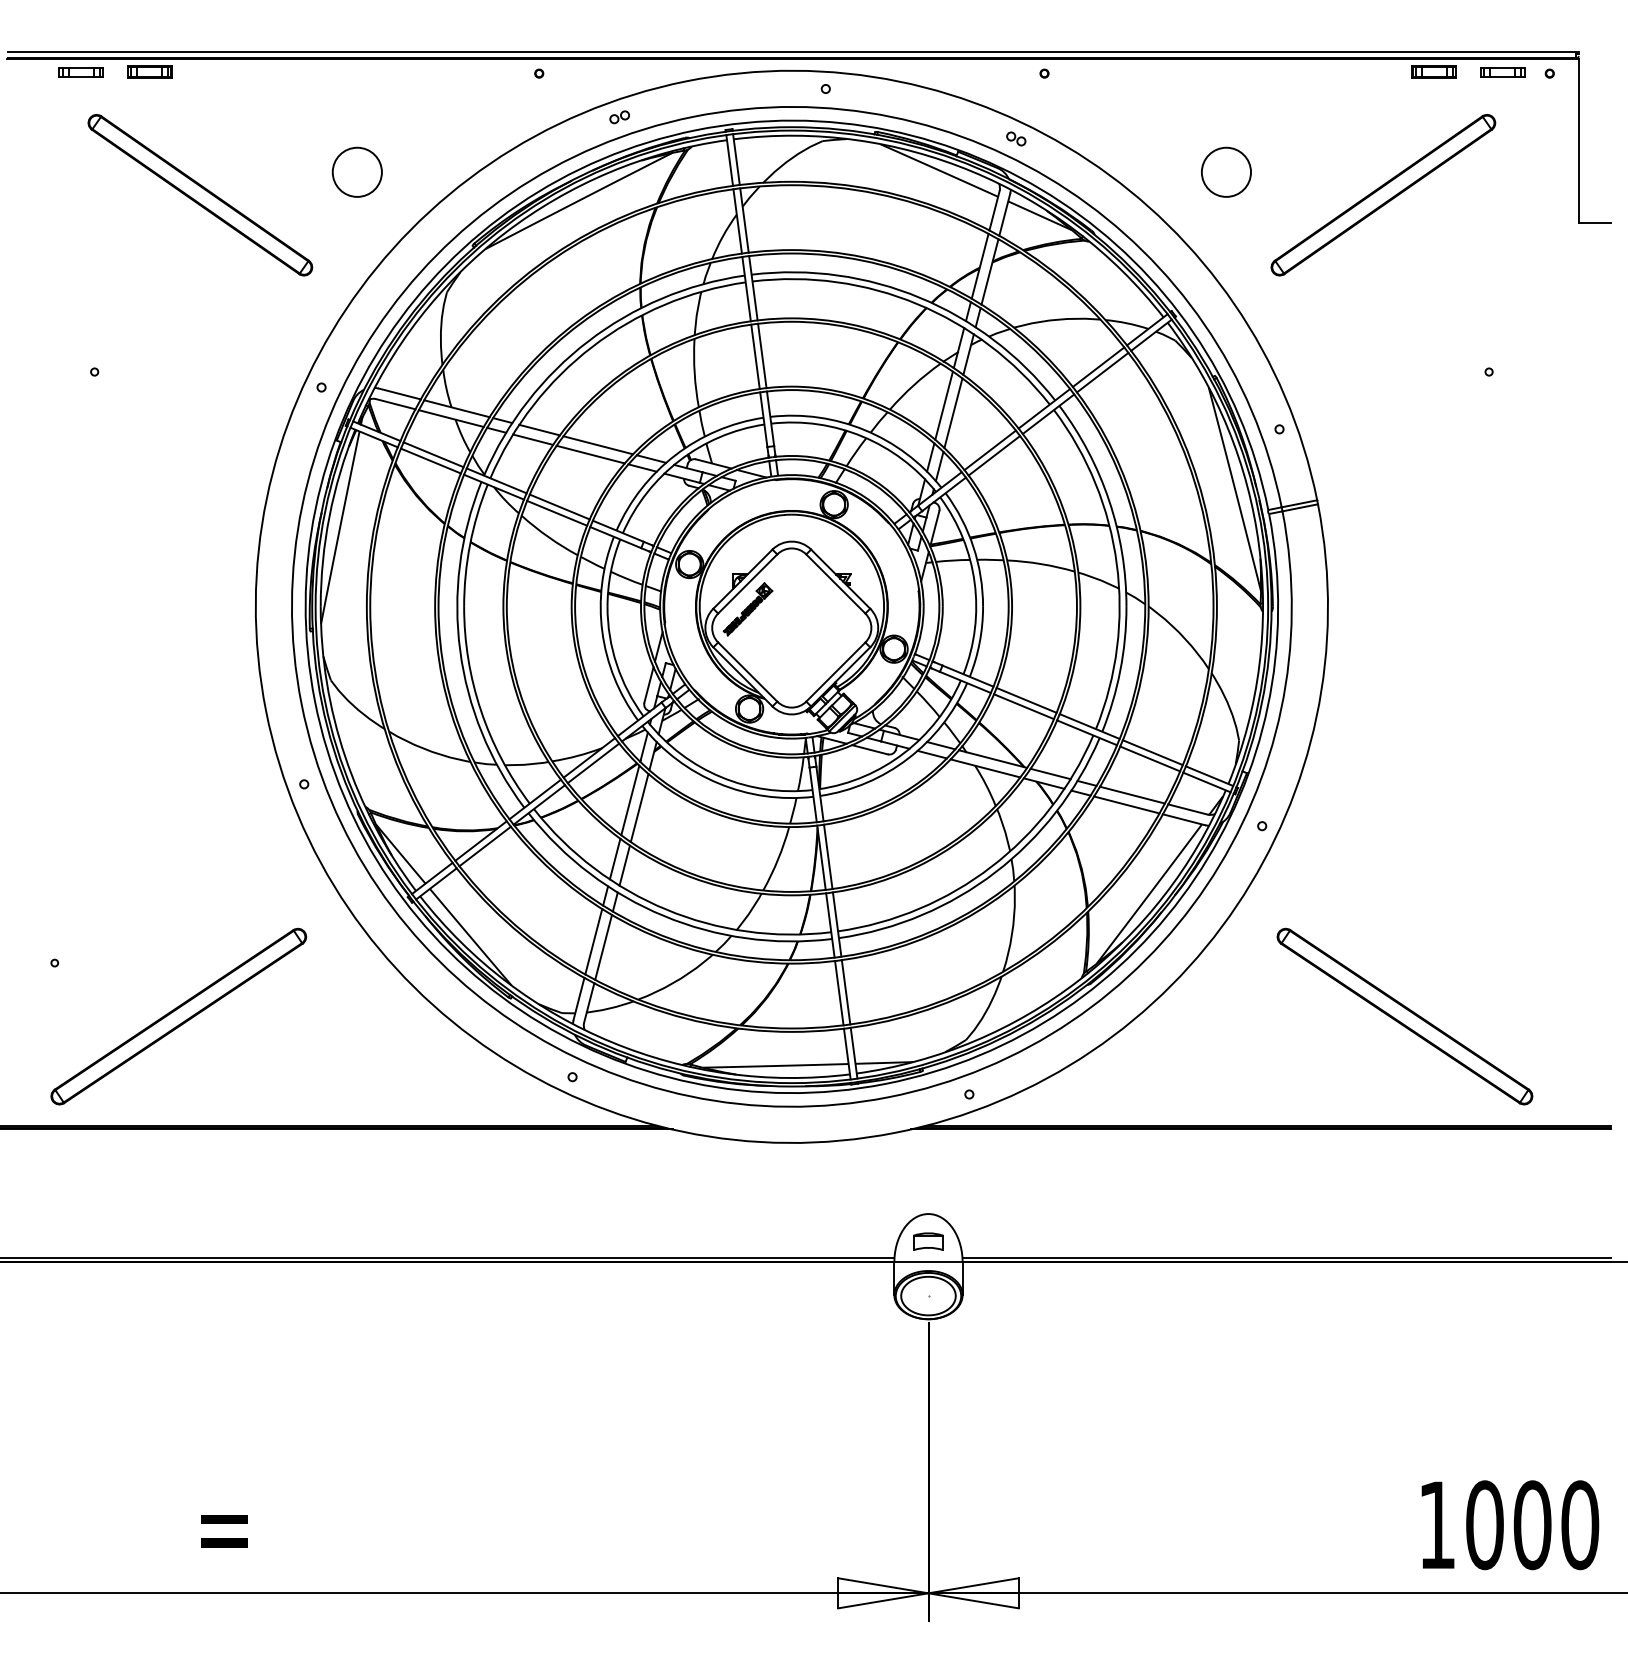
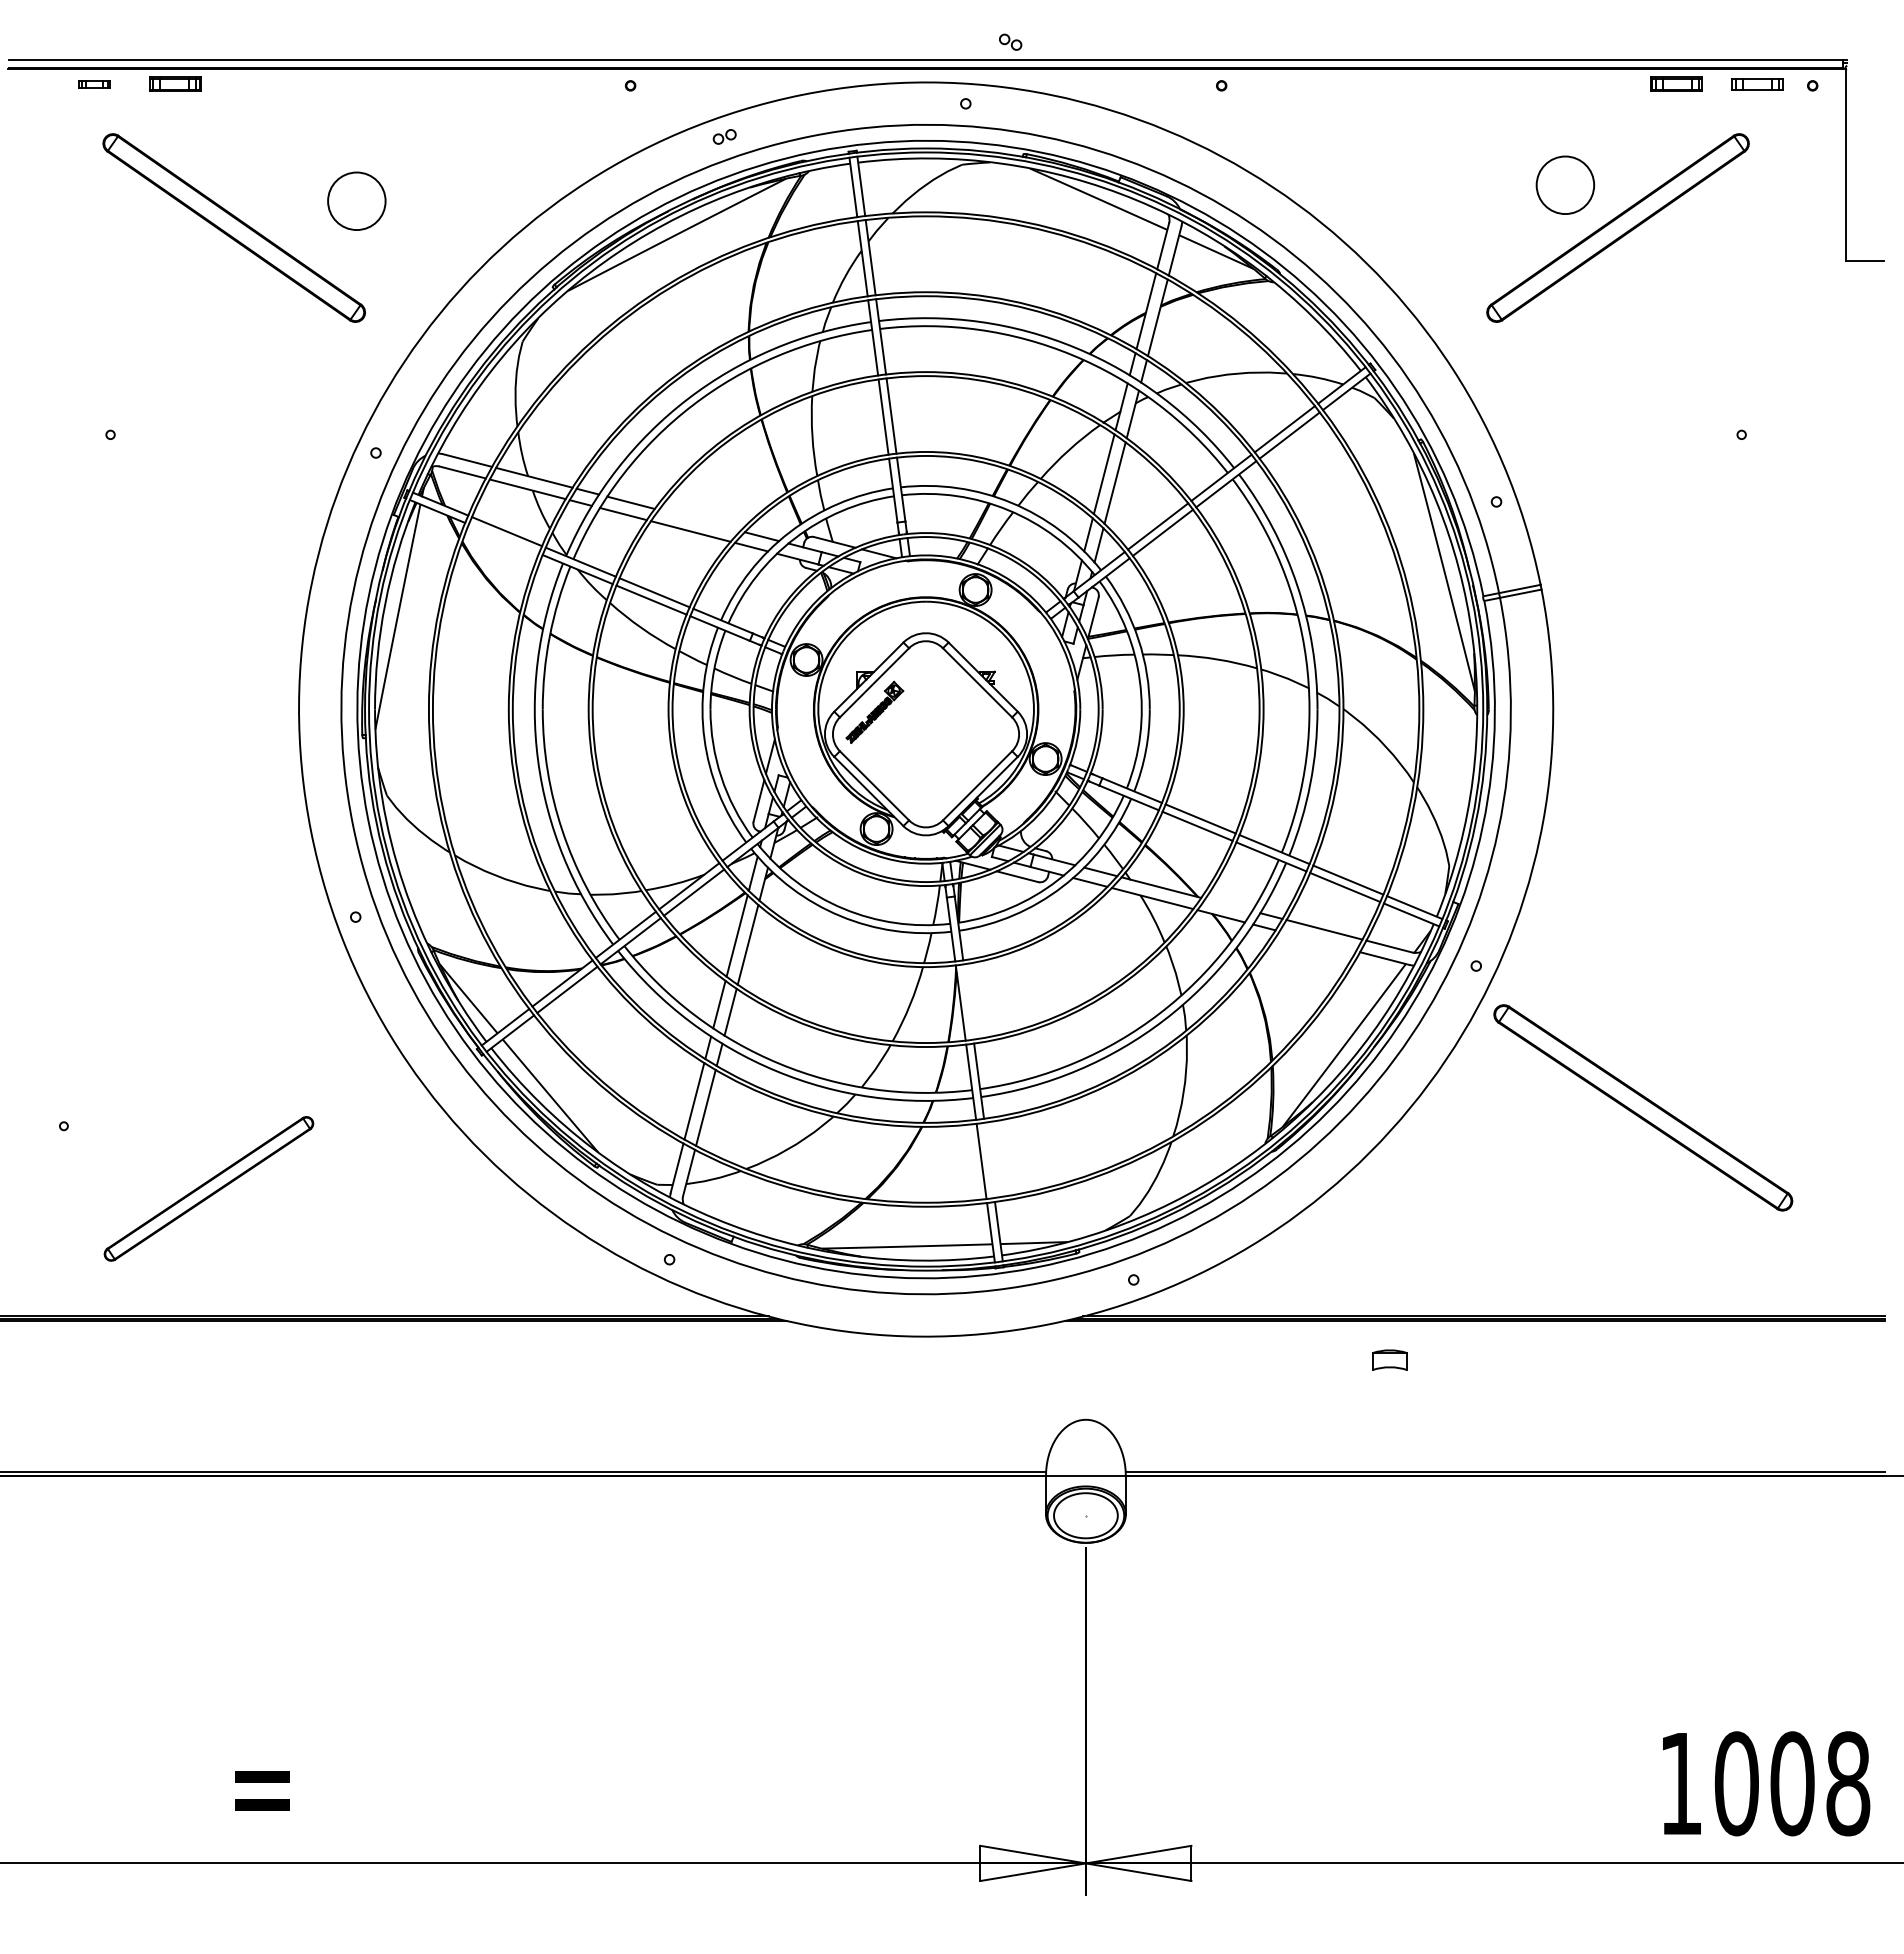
part: (80, 72) -> (94, 84), size x0.6
part: (1016, 138) -> (1010, 41), moved
circle: (357, 171) -> (356, 200), moved
circle: (1226, 171) -> (1565, 184), moved
line: (598, 445) -> (699, 520), removed
line: (430, 460) -> (503, 538), removed
line: (1050, 774) -> (1228, 905), removed
line: (1126, 805) -> (1317, 941), removed
line: (828, 856) -> (968, 1001), removed
line: (846, 992) -> (989, 1160), removed
part: (178, 1016) -> (208, 1188), size x0.7
part: (1405, 1016) -> (1643, 1107), moved
part: (928, 1241) -> (1389, 1359), moved
text: (1580, 1524) -> (1848, 1783), 1000 -> 1008

